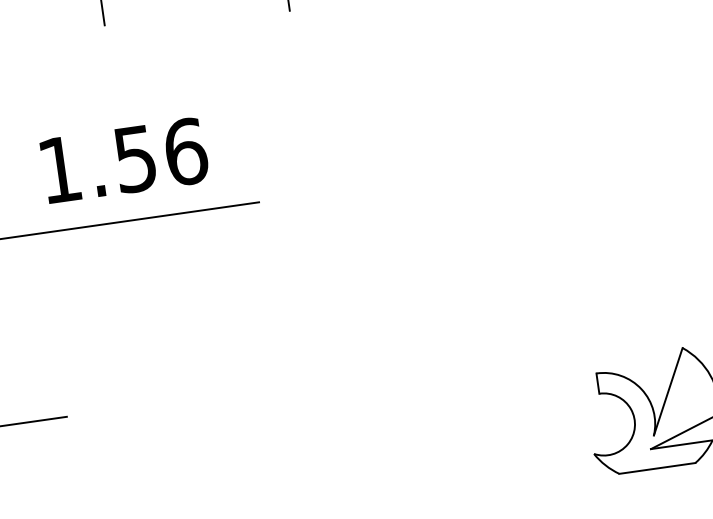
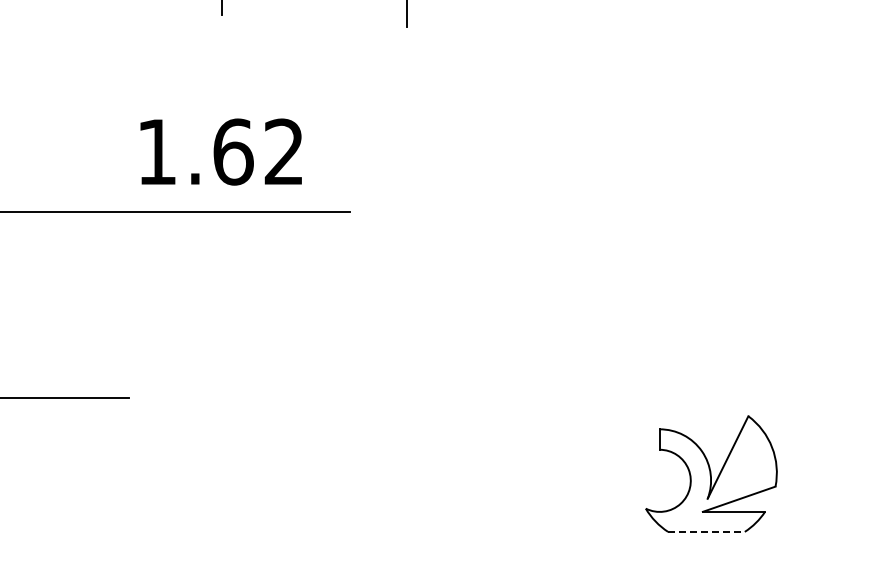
text: (160, 154) -> (258, 151), 1.56 -> 1.62
line: (657, 468) -> (706, 531), solid -> dashed

